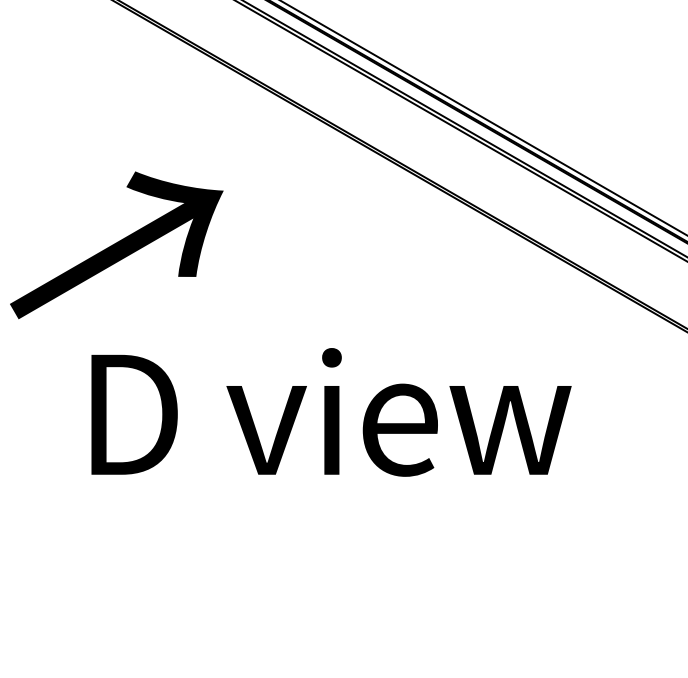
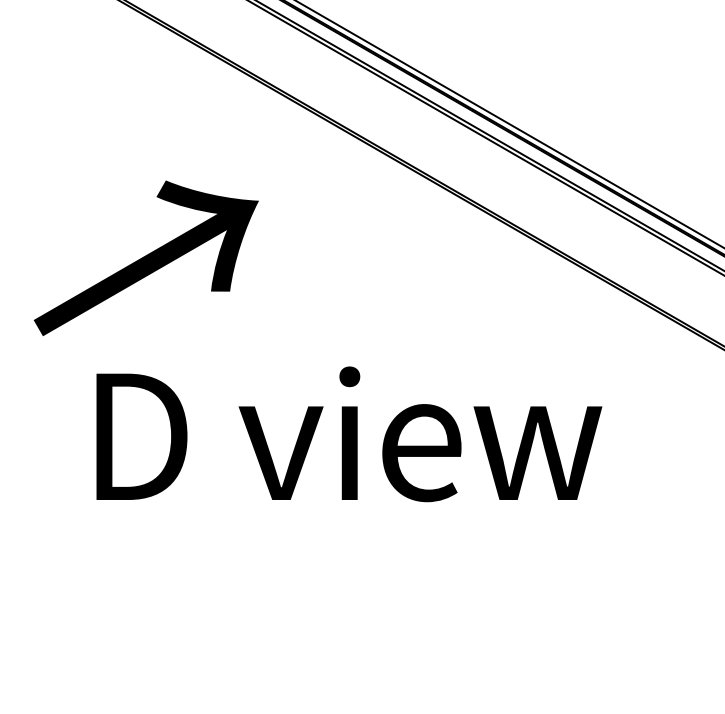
text: (116, 245) -> (146, 258), moved

